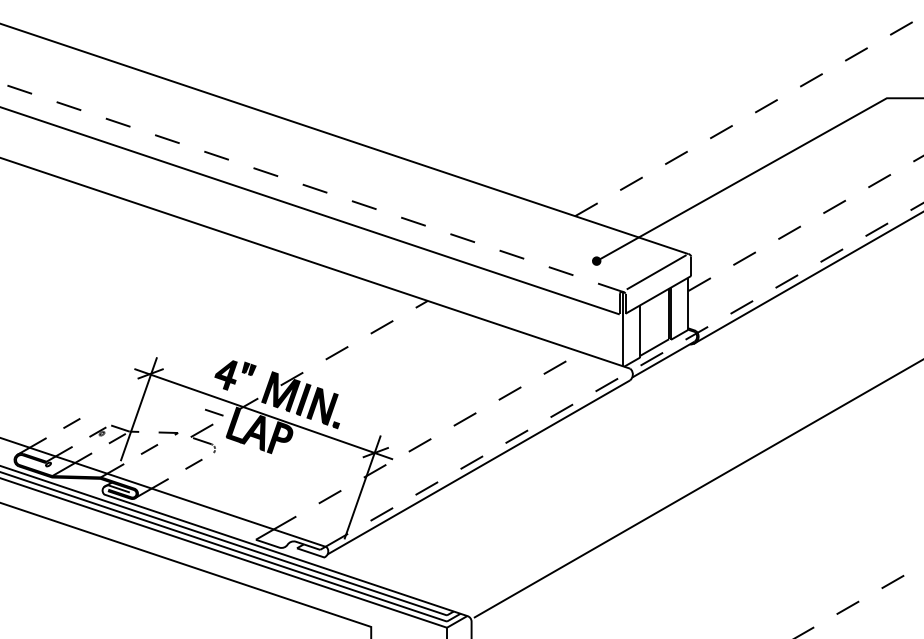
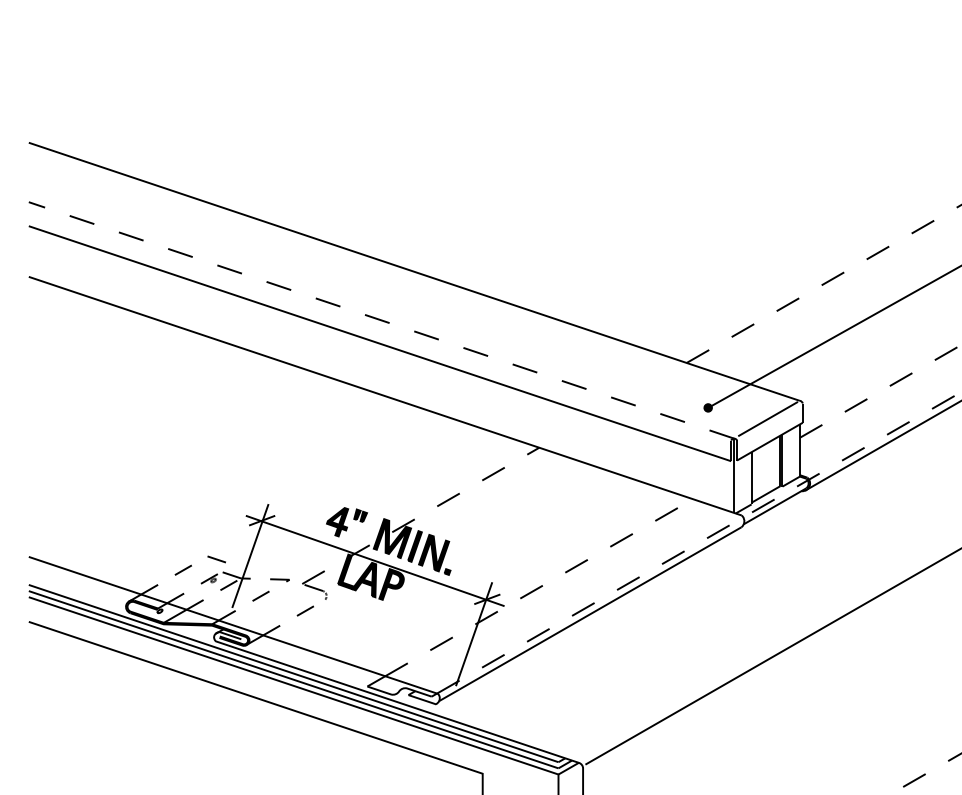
line: (214, 412) -> (216, 559), moved

